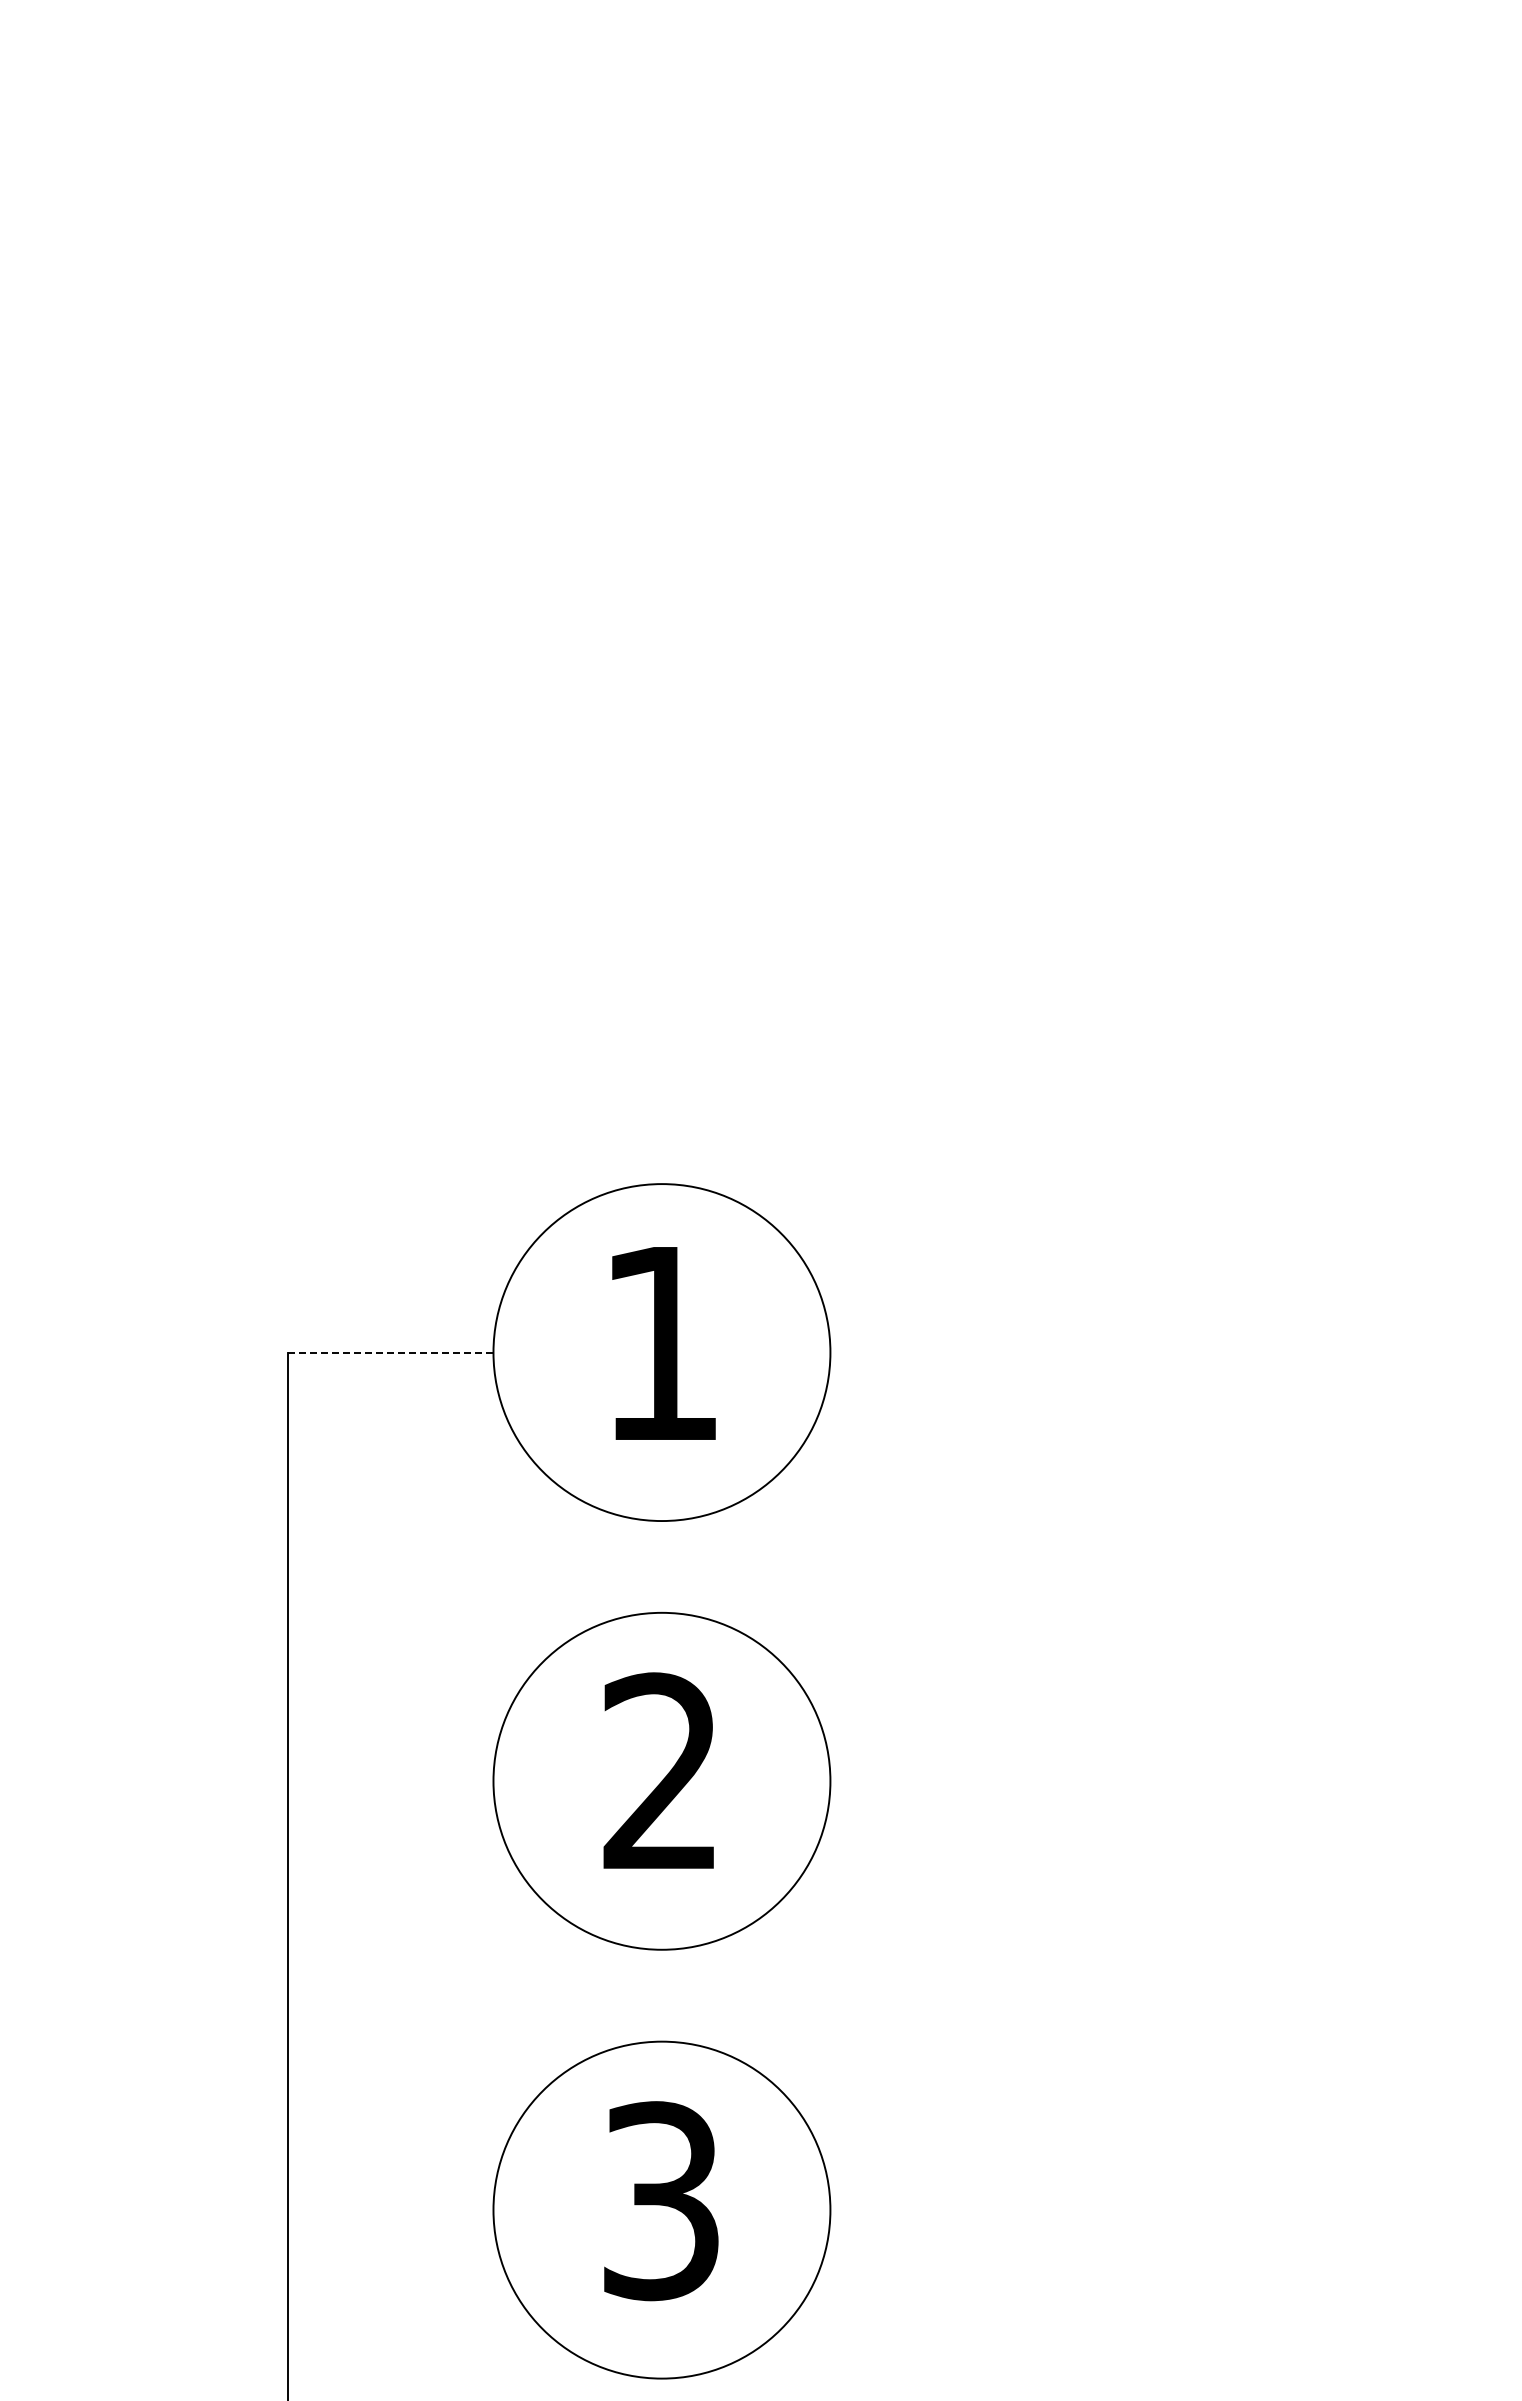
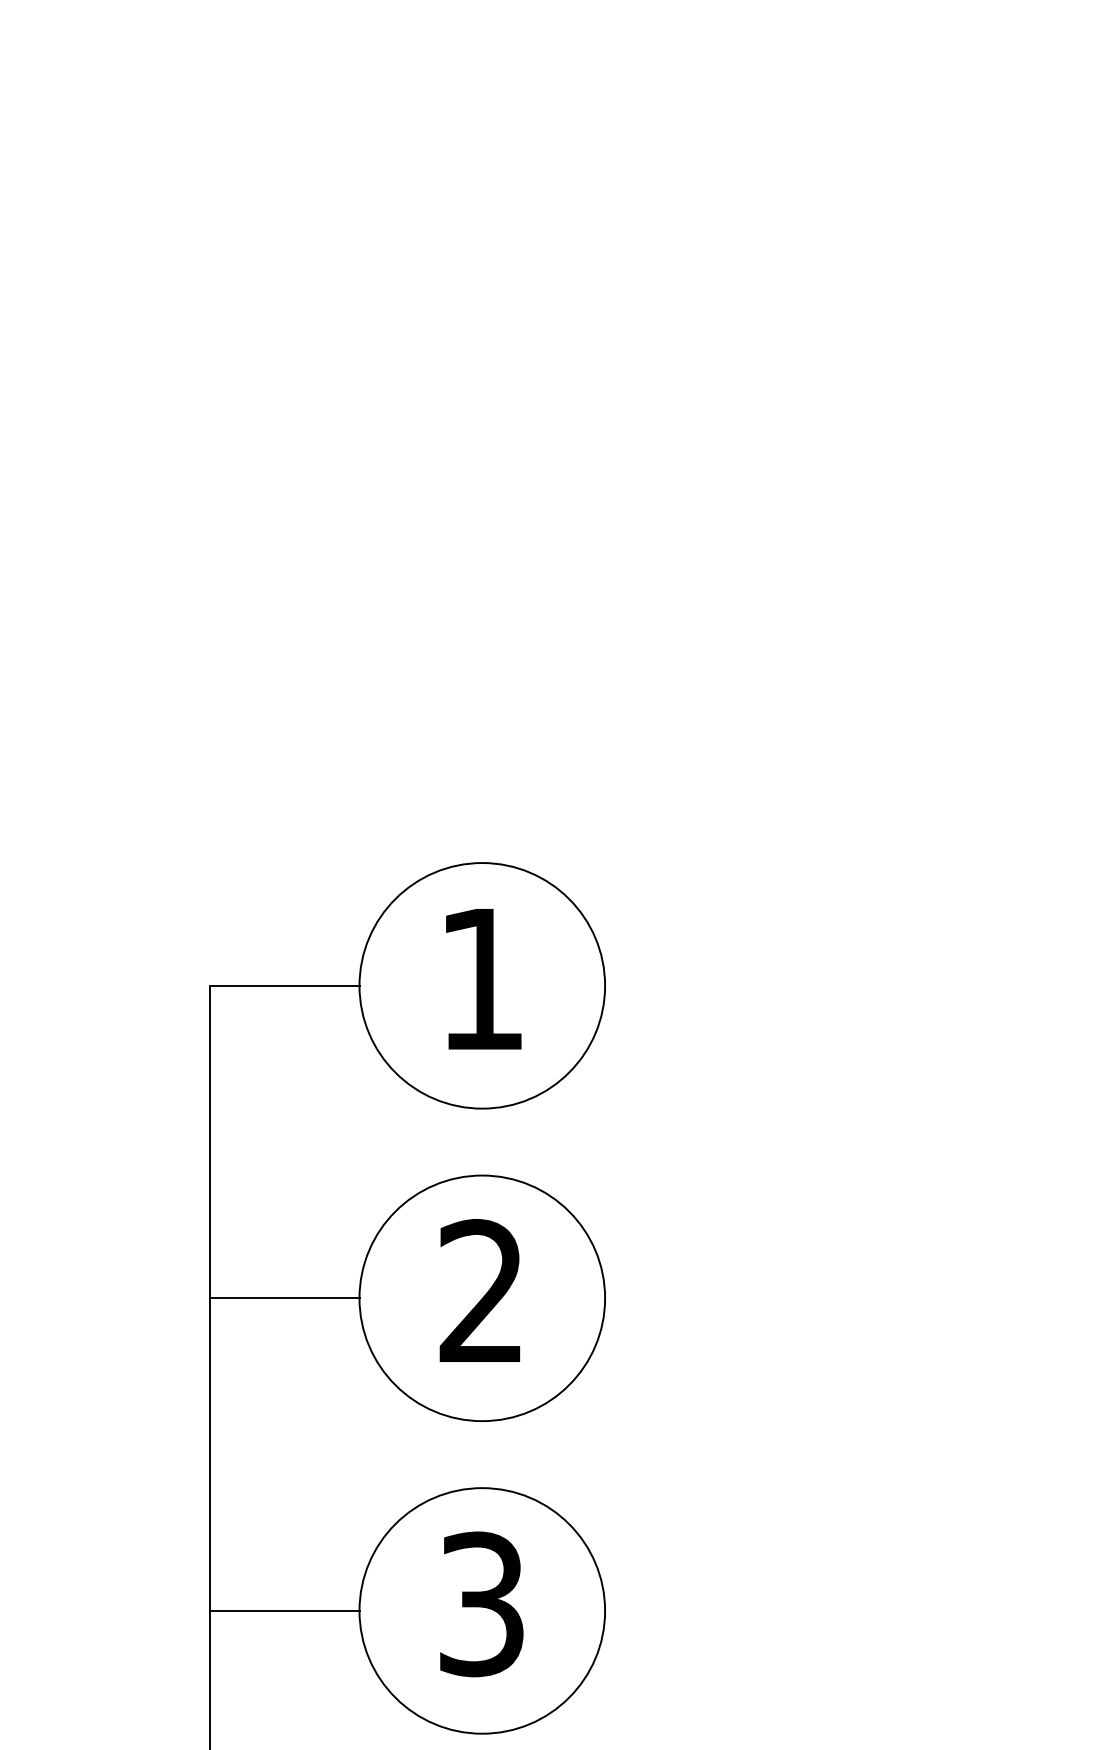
line: (390, 1352) -> (284, 985), dashed -> solid
line: (390, 1781) -> (284, 1298), added
line: (390, 2210) -> (284, 1611), added

